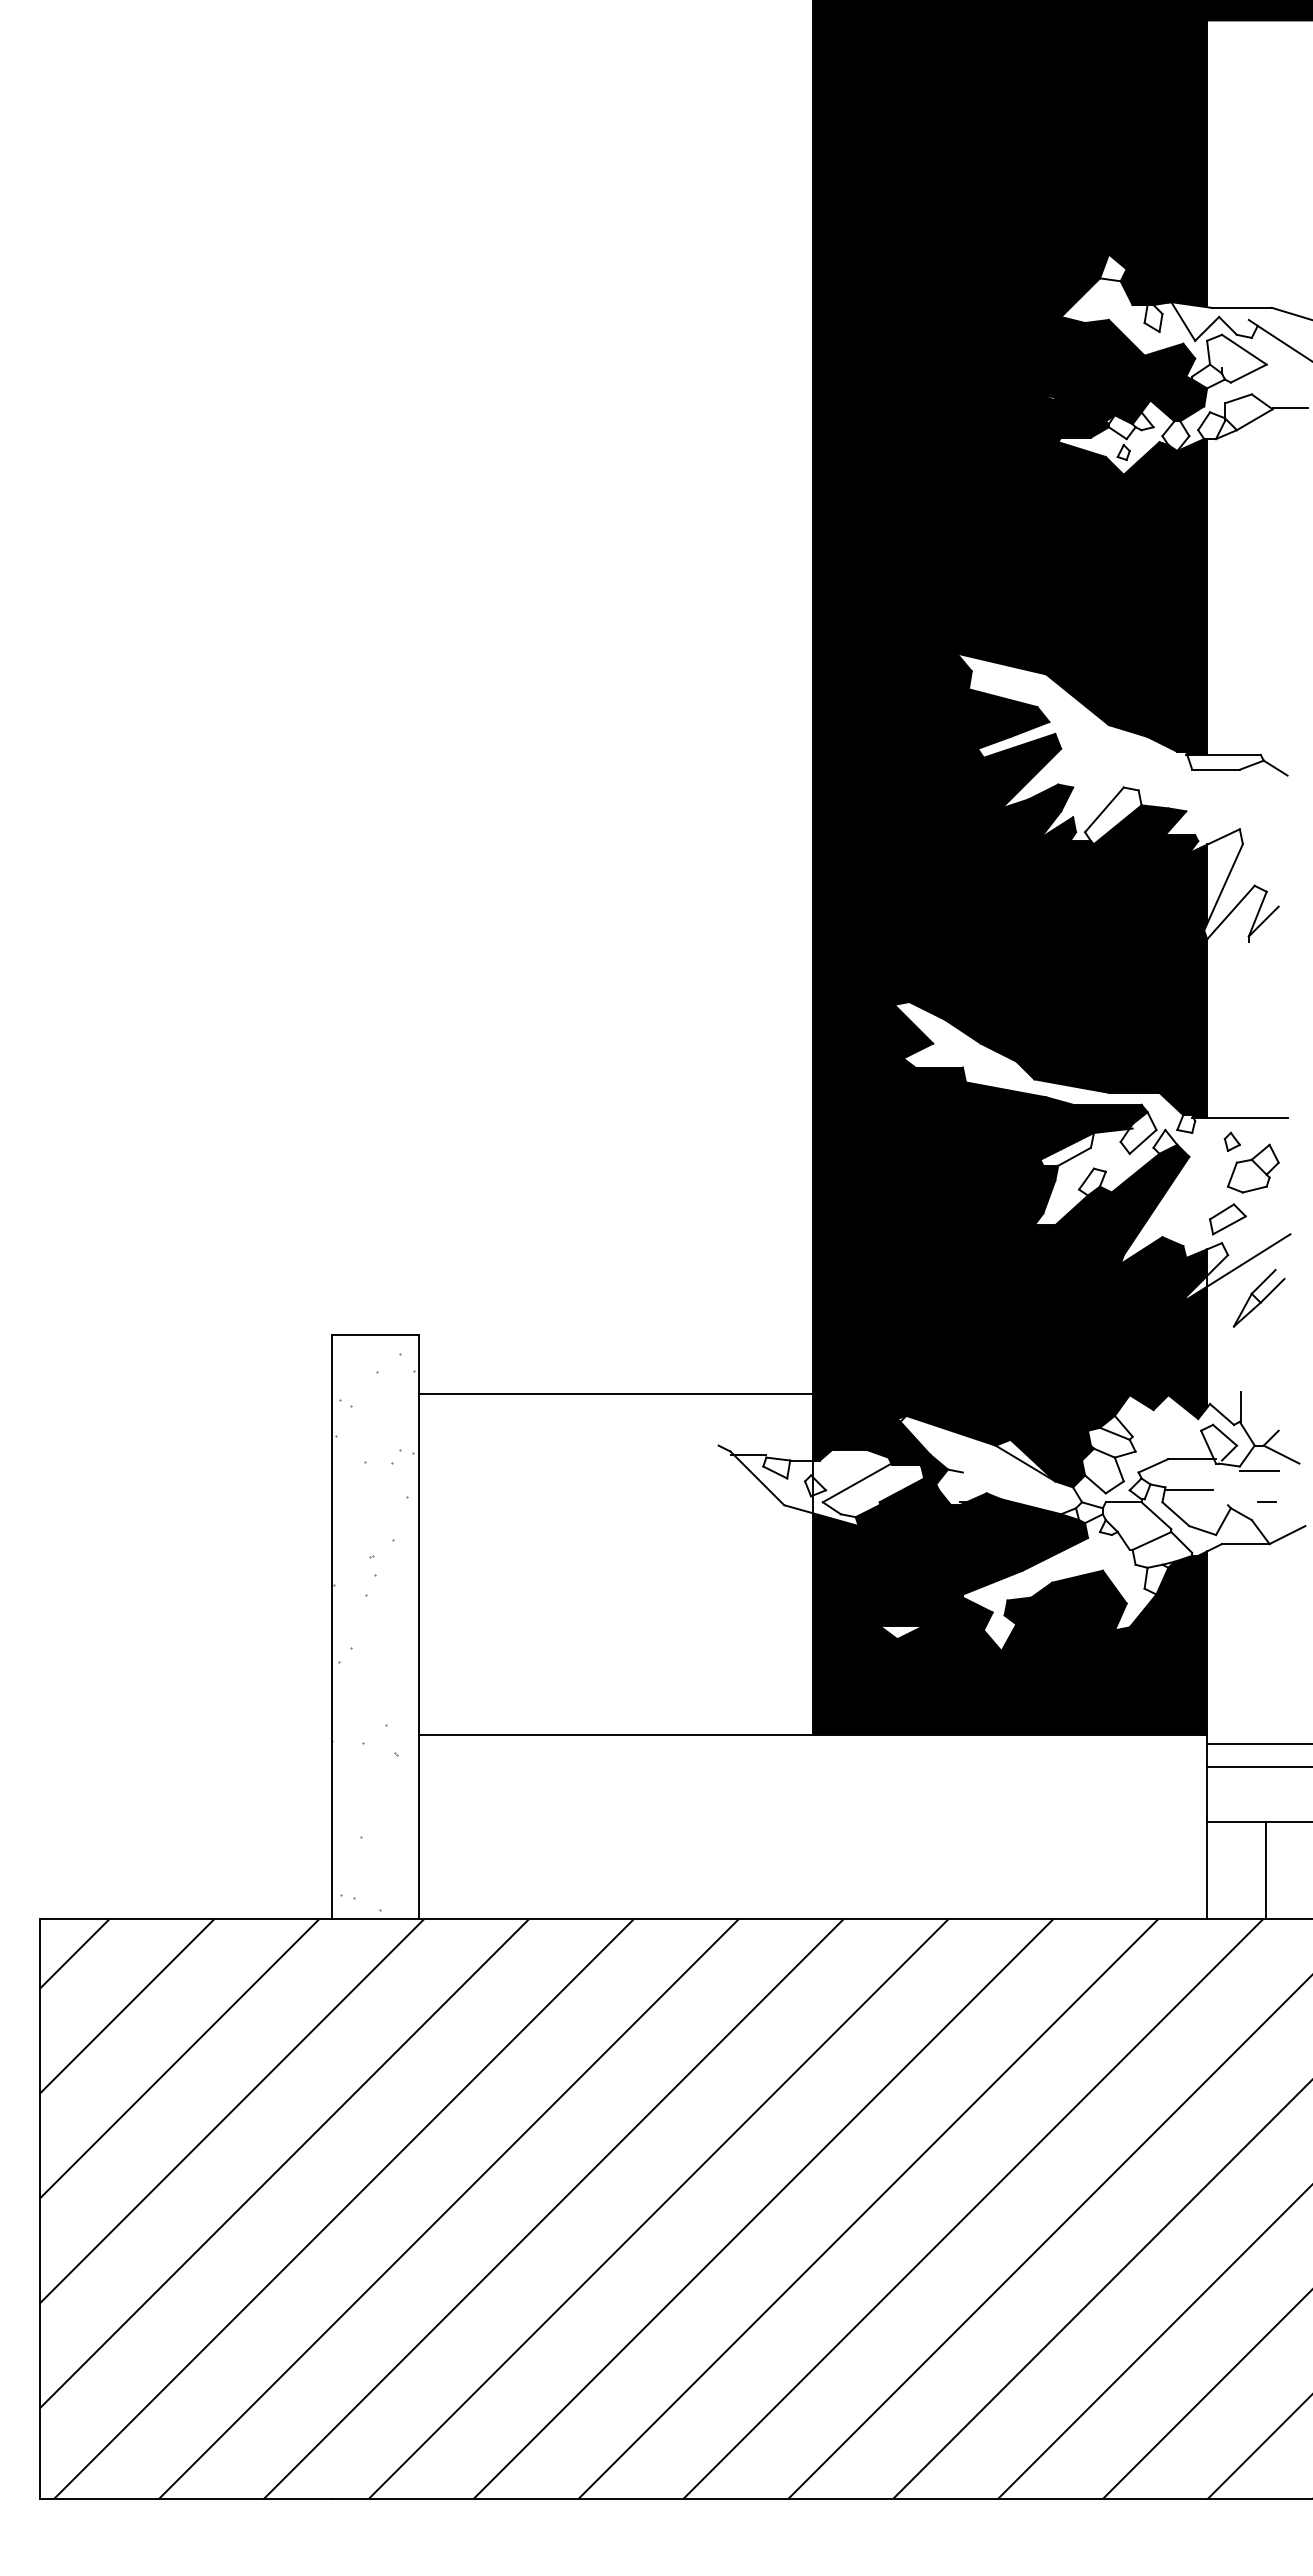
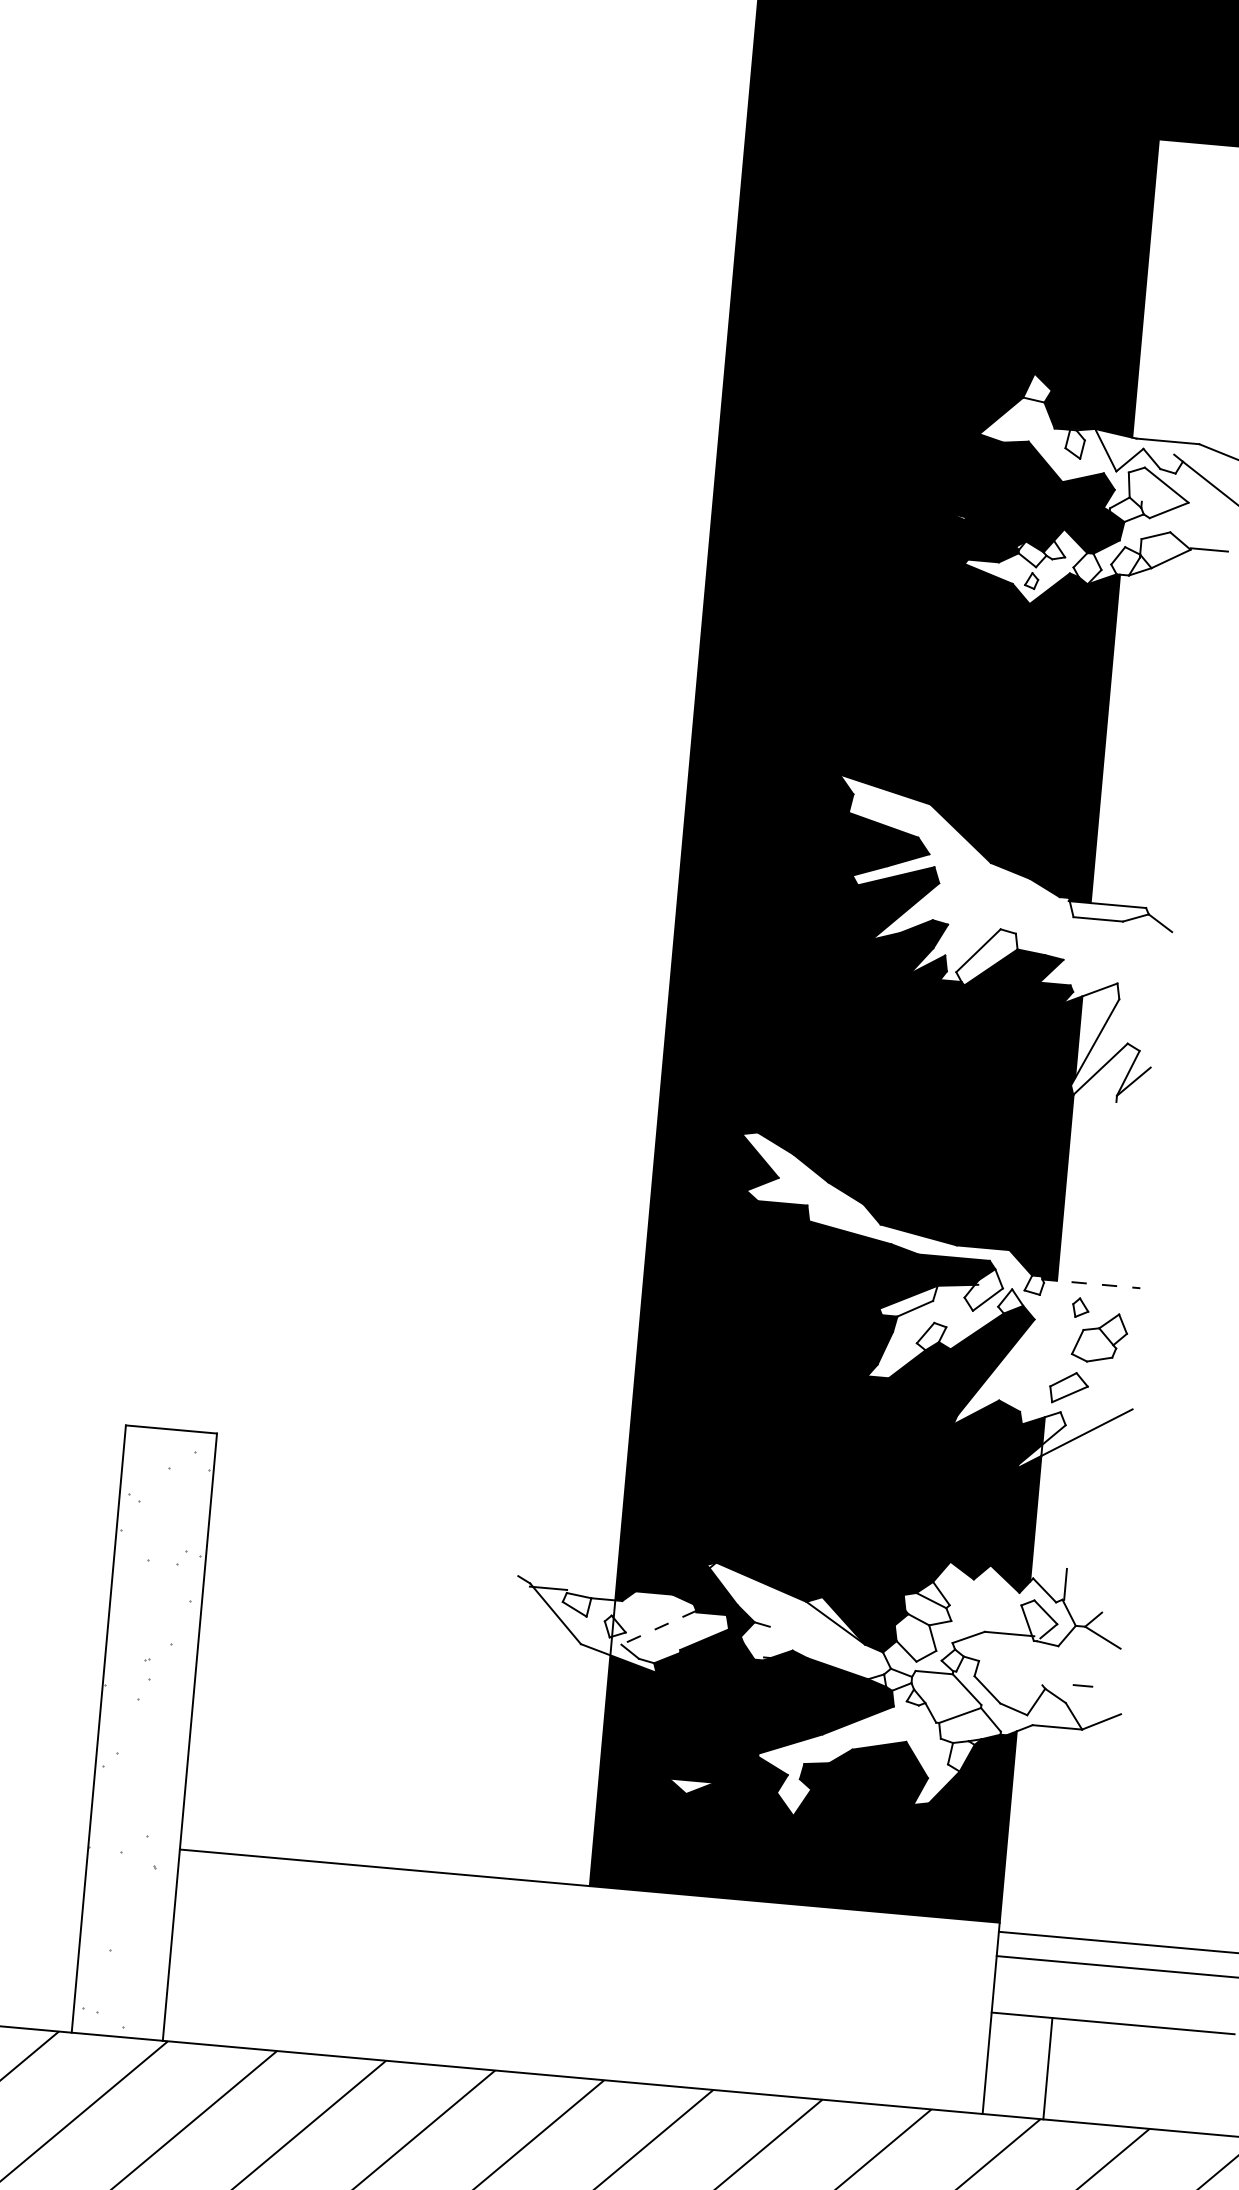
line: (1239, 1118) -> (1090, 1284), solid -> dashed
part: (1258, 1298) -> (1093, 1473), removed
line: (616, 1393) -> (416, 1512), removed
line: (1258, 1471) -> (1077, 1653), removed
line: (856, 1483) -> (658, 1628), solid -> dashed
line: (1189, 1490) -> (1003, 1666), removed

